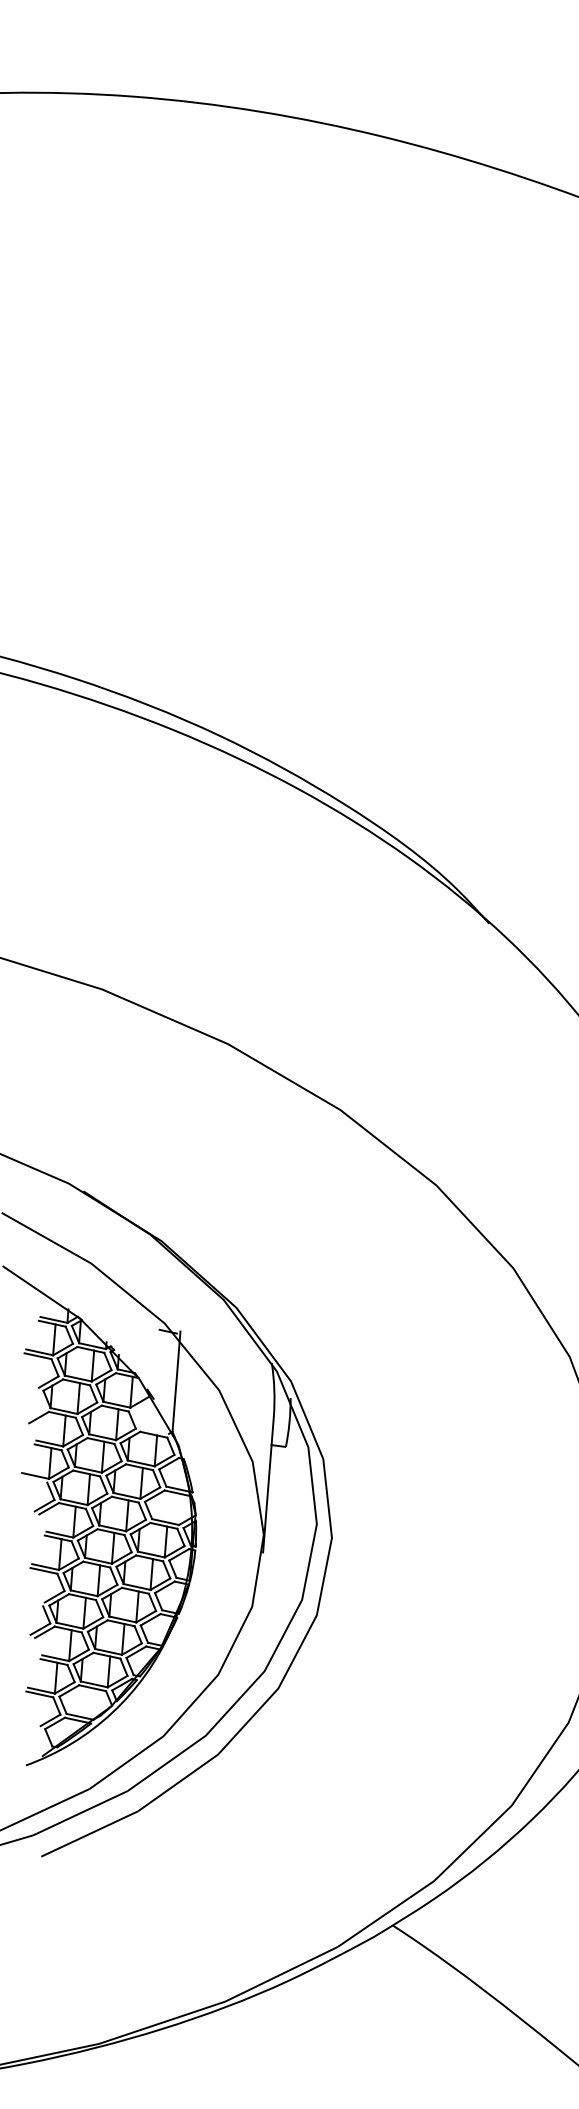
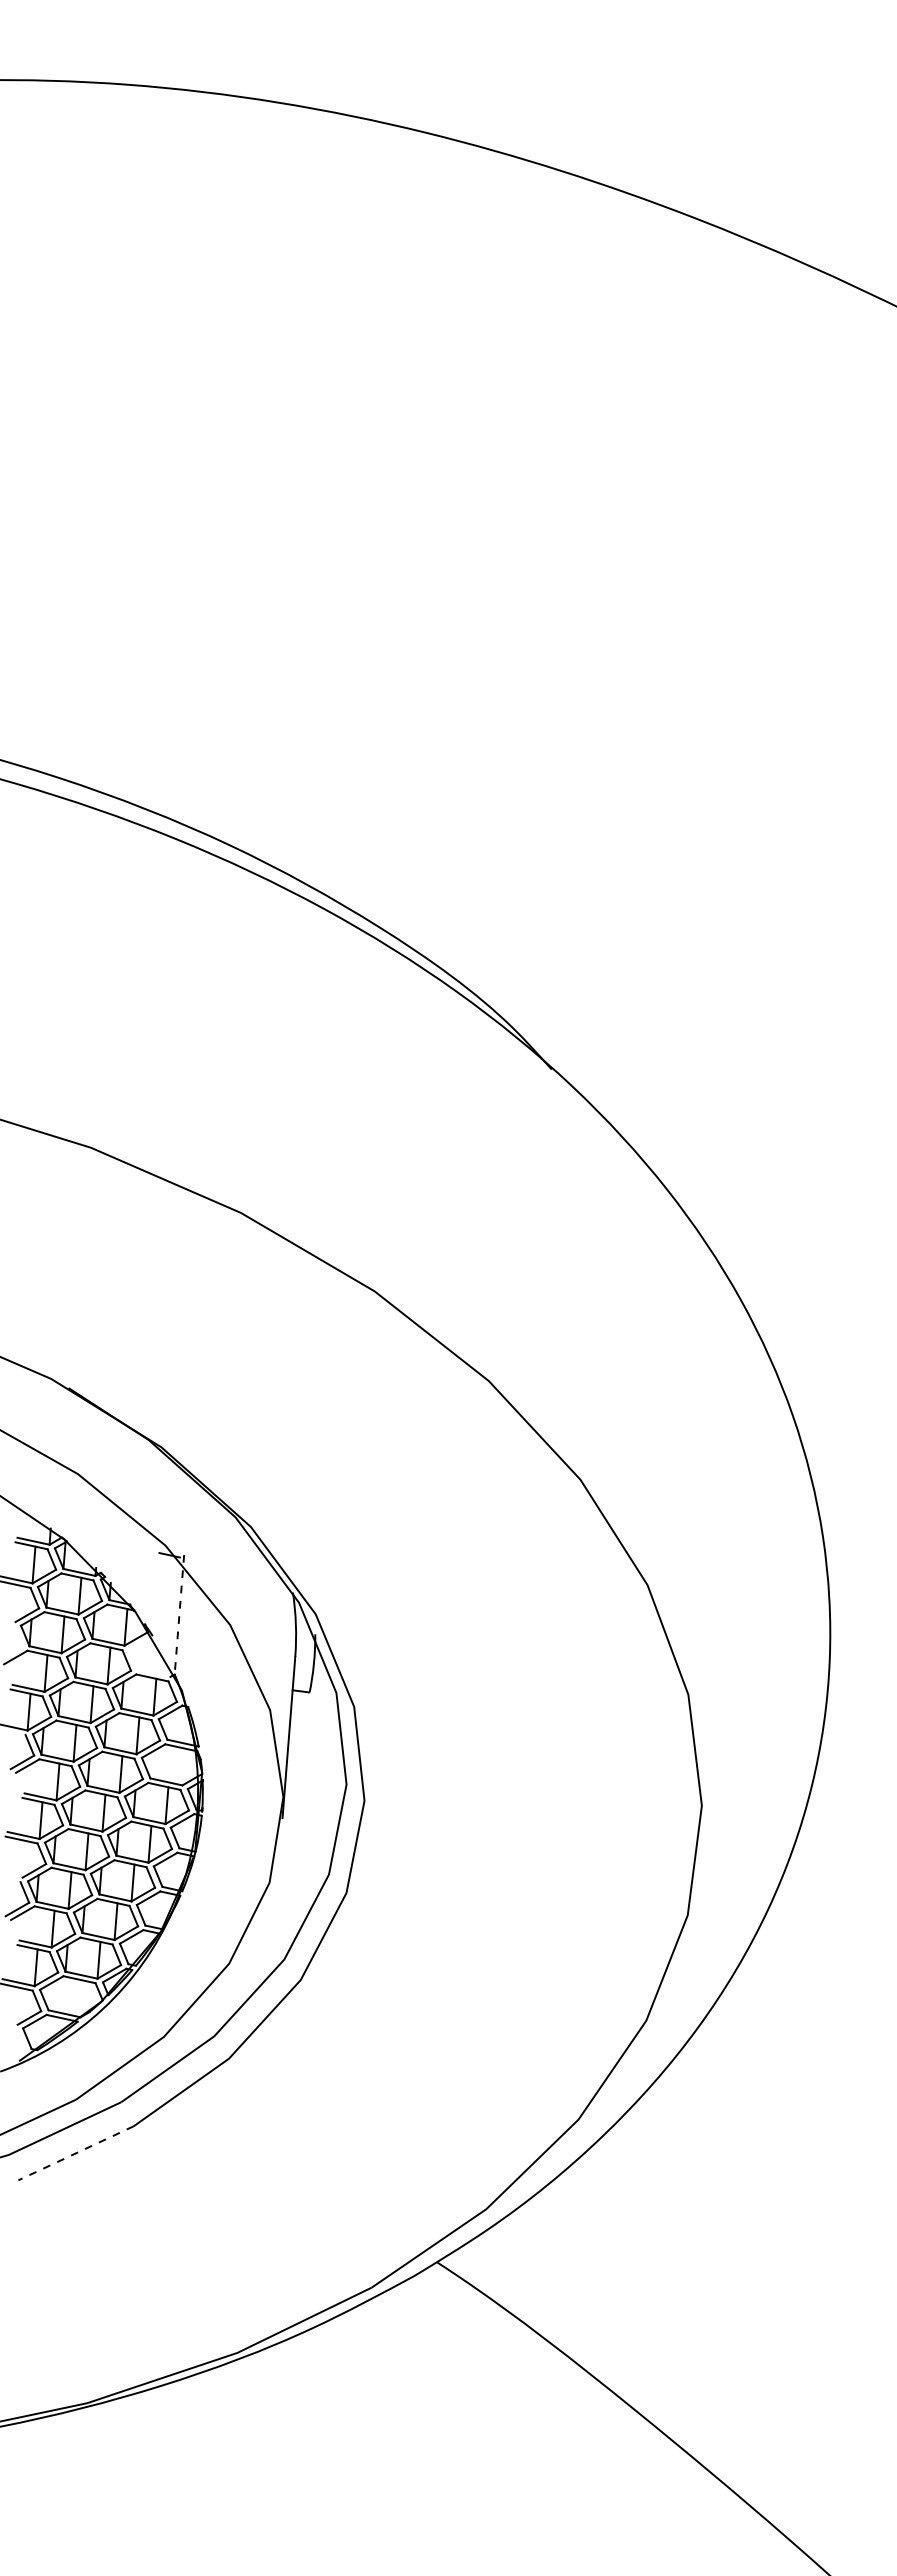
line: (176, 1381) -> (179, 1614), solid -> dashed
line: (90, 1834) -> (76, 2153), solid -> dashed

